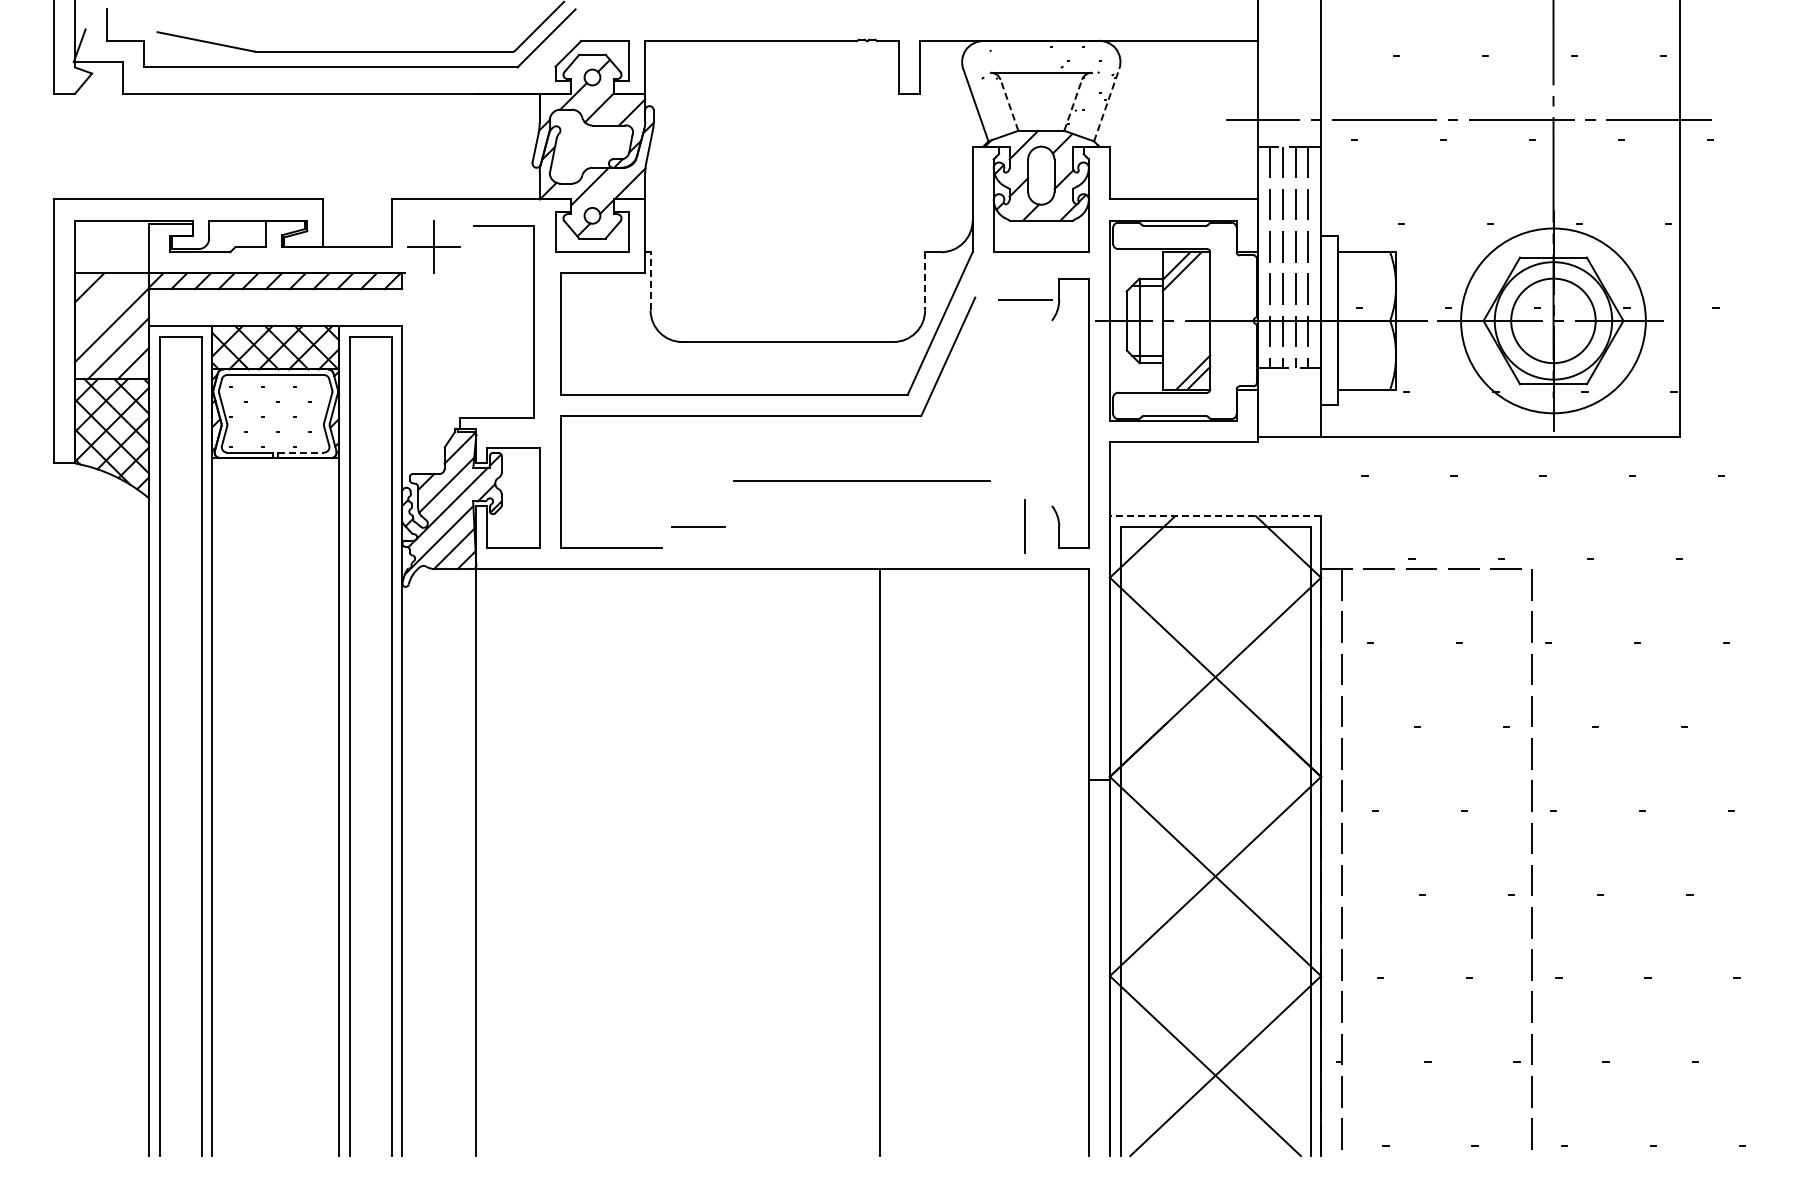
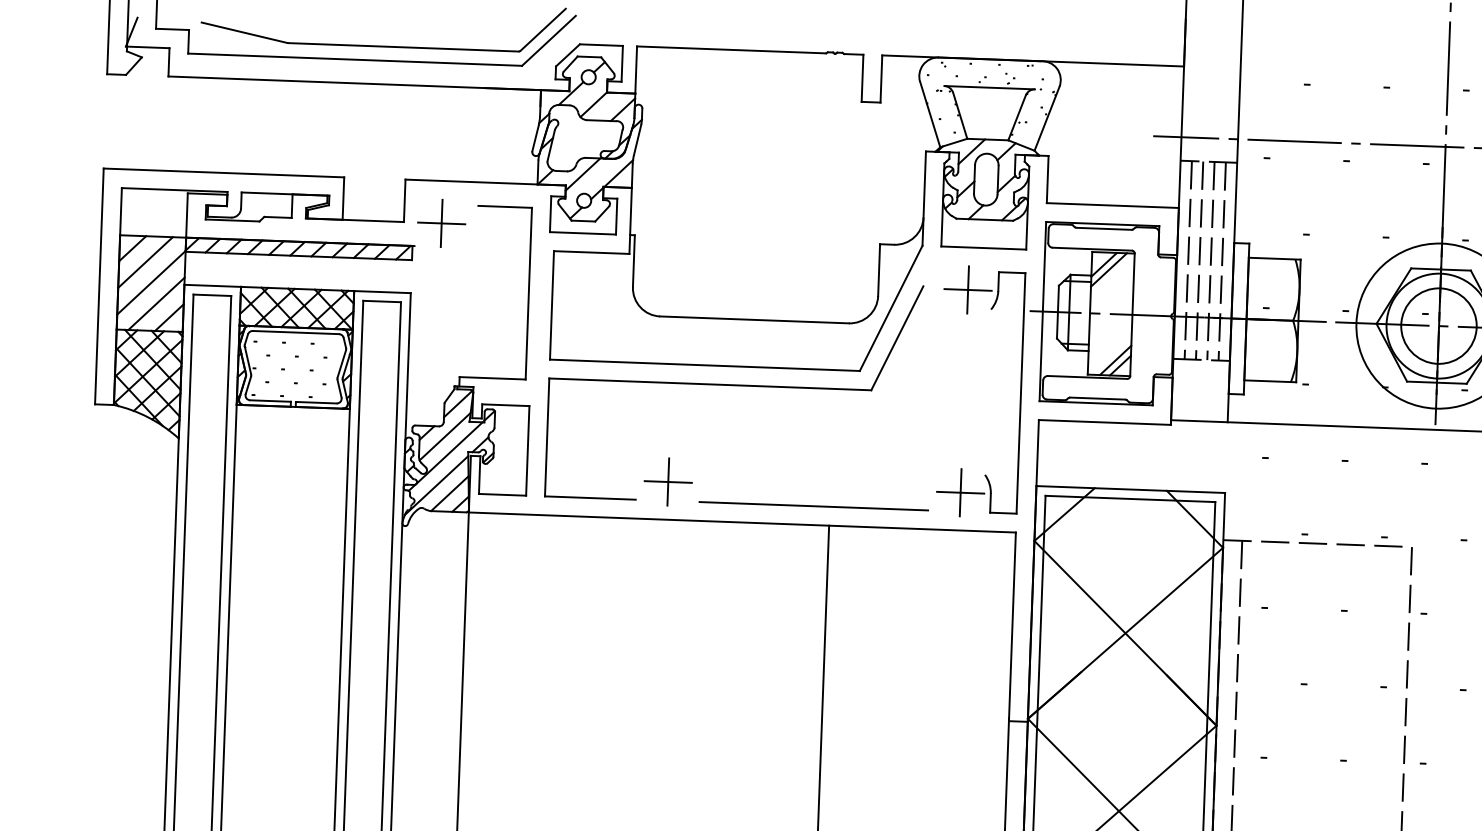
line: (1009, 104) -> (960, 115), dashed -> solid
line: (1073, 104) -> (1017, 117), dashed -> solid
line: (1106, 104) -> (1046, 118), dashed -> solid
line: (650, 280) -> (633, 260), dashed -> solid
line: (925, 281) -> (879, 270), dashed -> solid
line: (1025, 299) -> (968, 289), added
line: (104, 302) -> (145, 262), added
line: (301, 452) -> (316, 402), dashed -> solid
line: (861, 480) -> (813, 505), moved
line: (1215, 516) -> (1130, 489), dashed -> solid
line: (698, 526) -> (668, 481), added
line: (1025, 526) -> (960, 492), added

